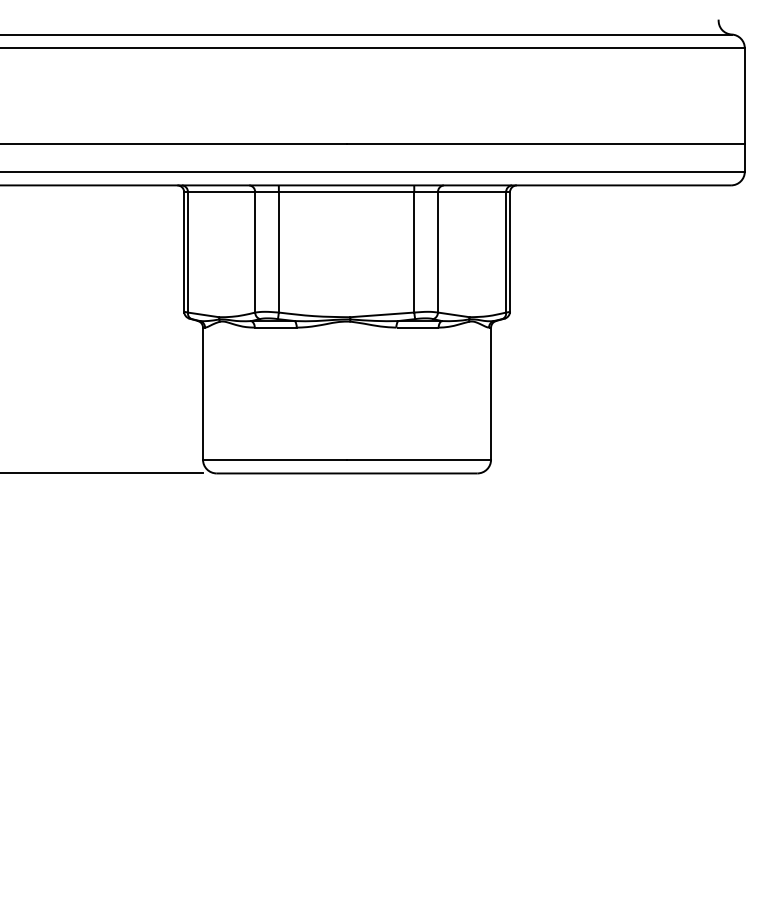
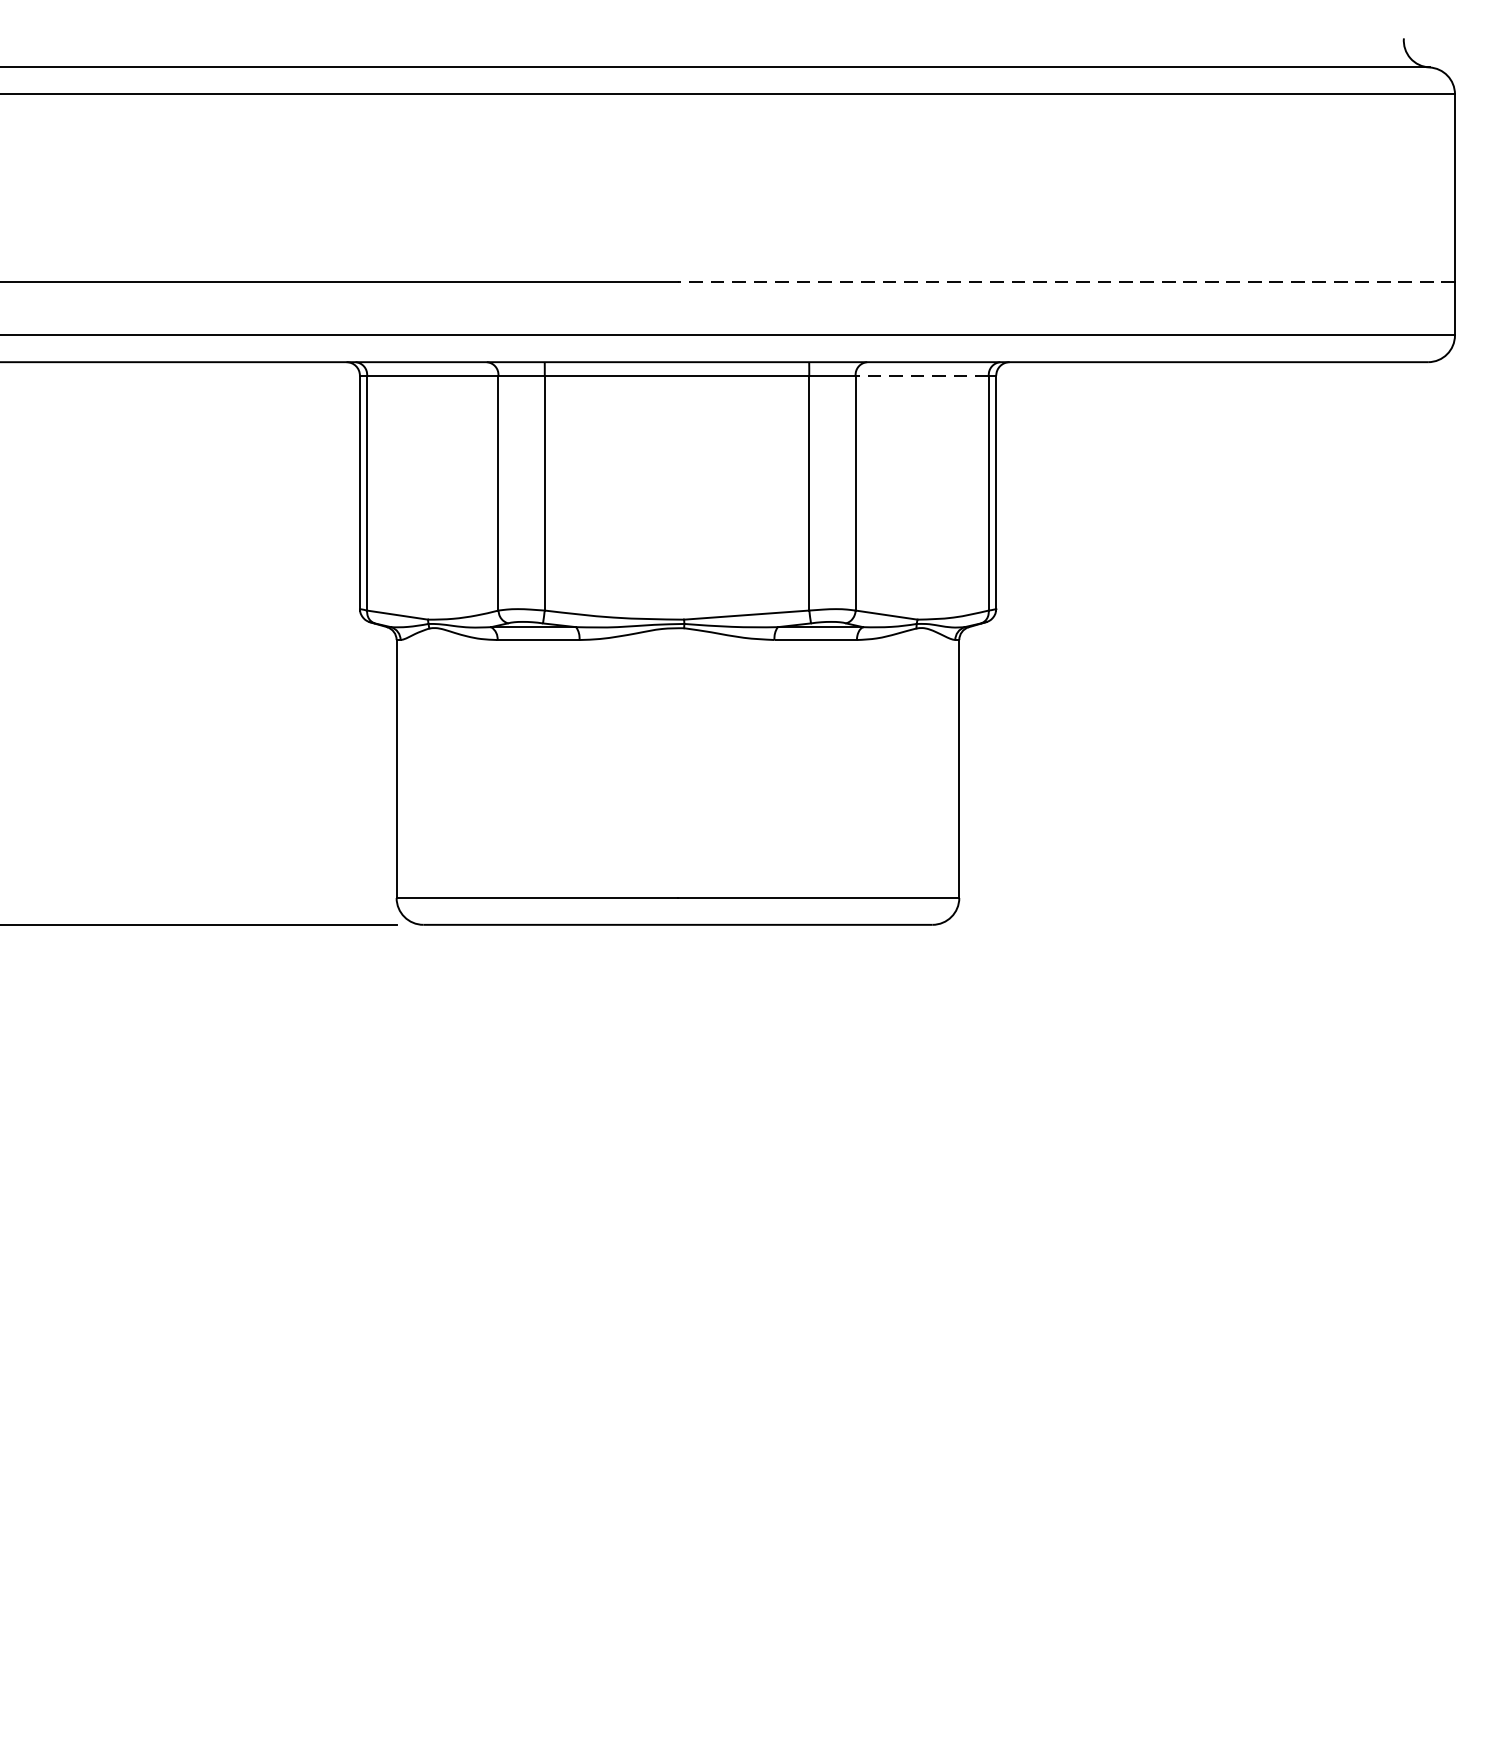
line: (545, 144) -> (1065, 282), solid -> dashed
line: (471, 192) -> (921, 376), solid -> dashed

